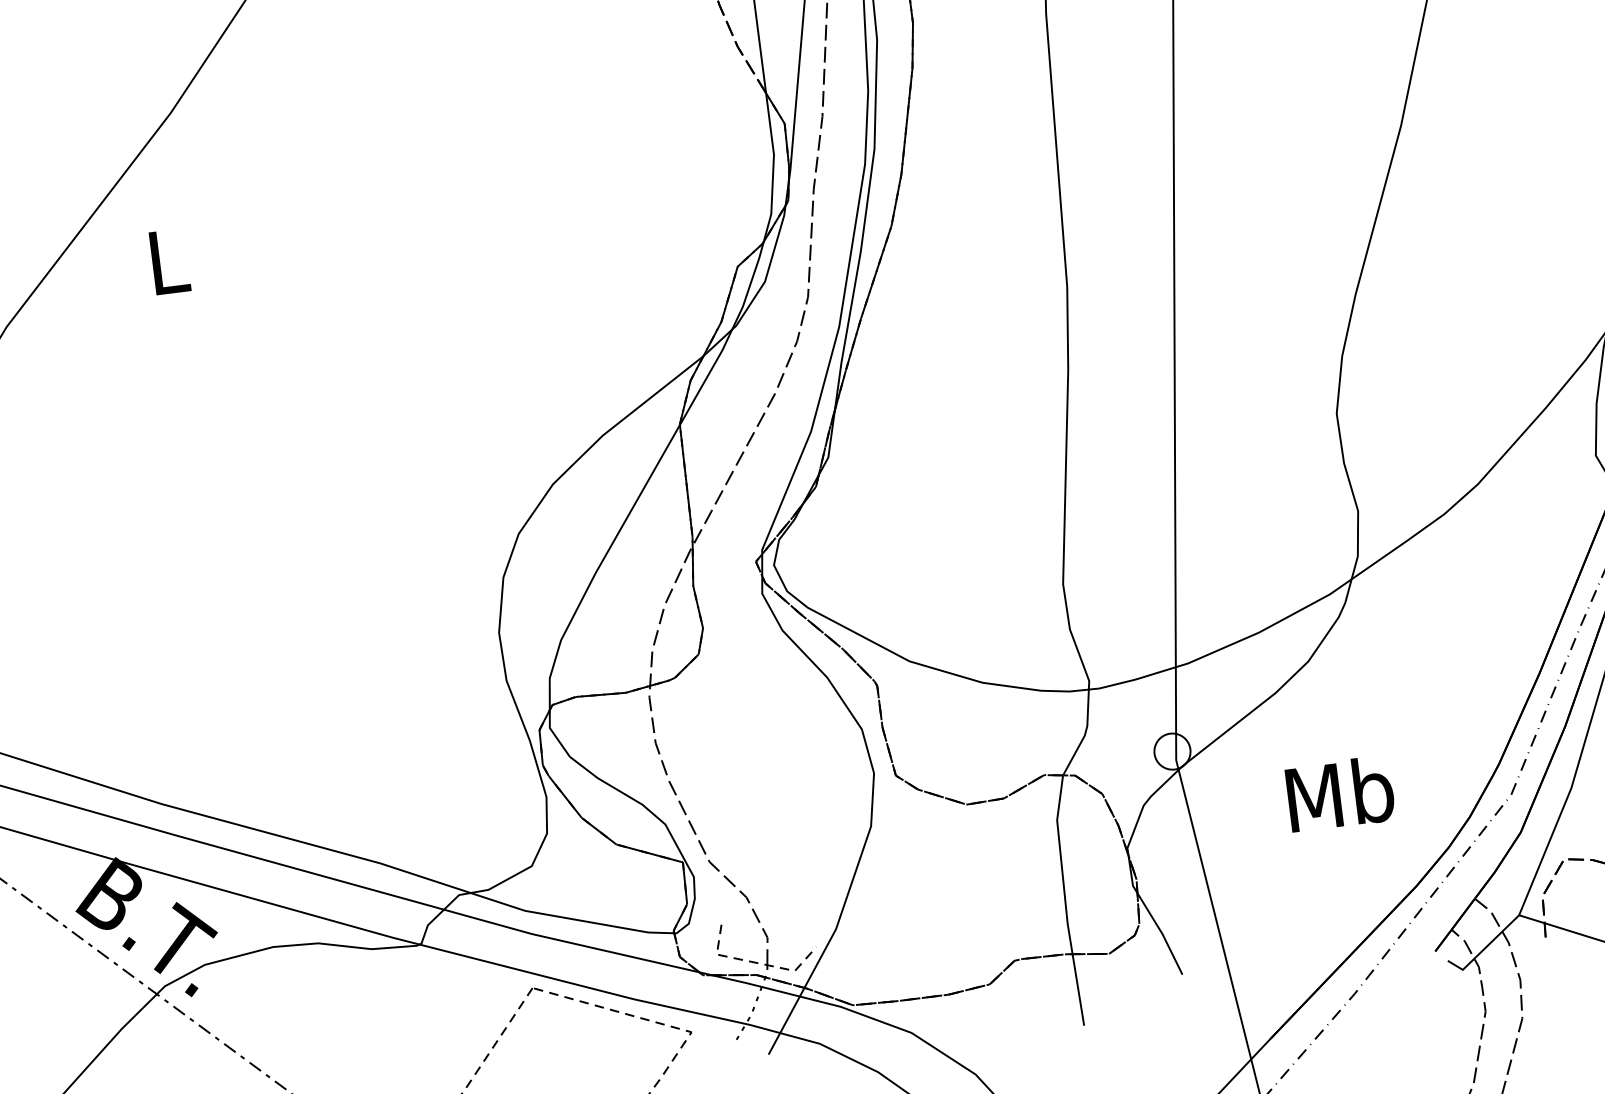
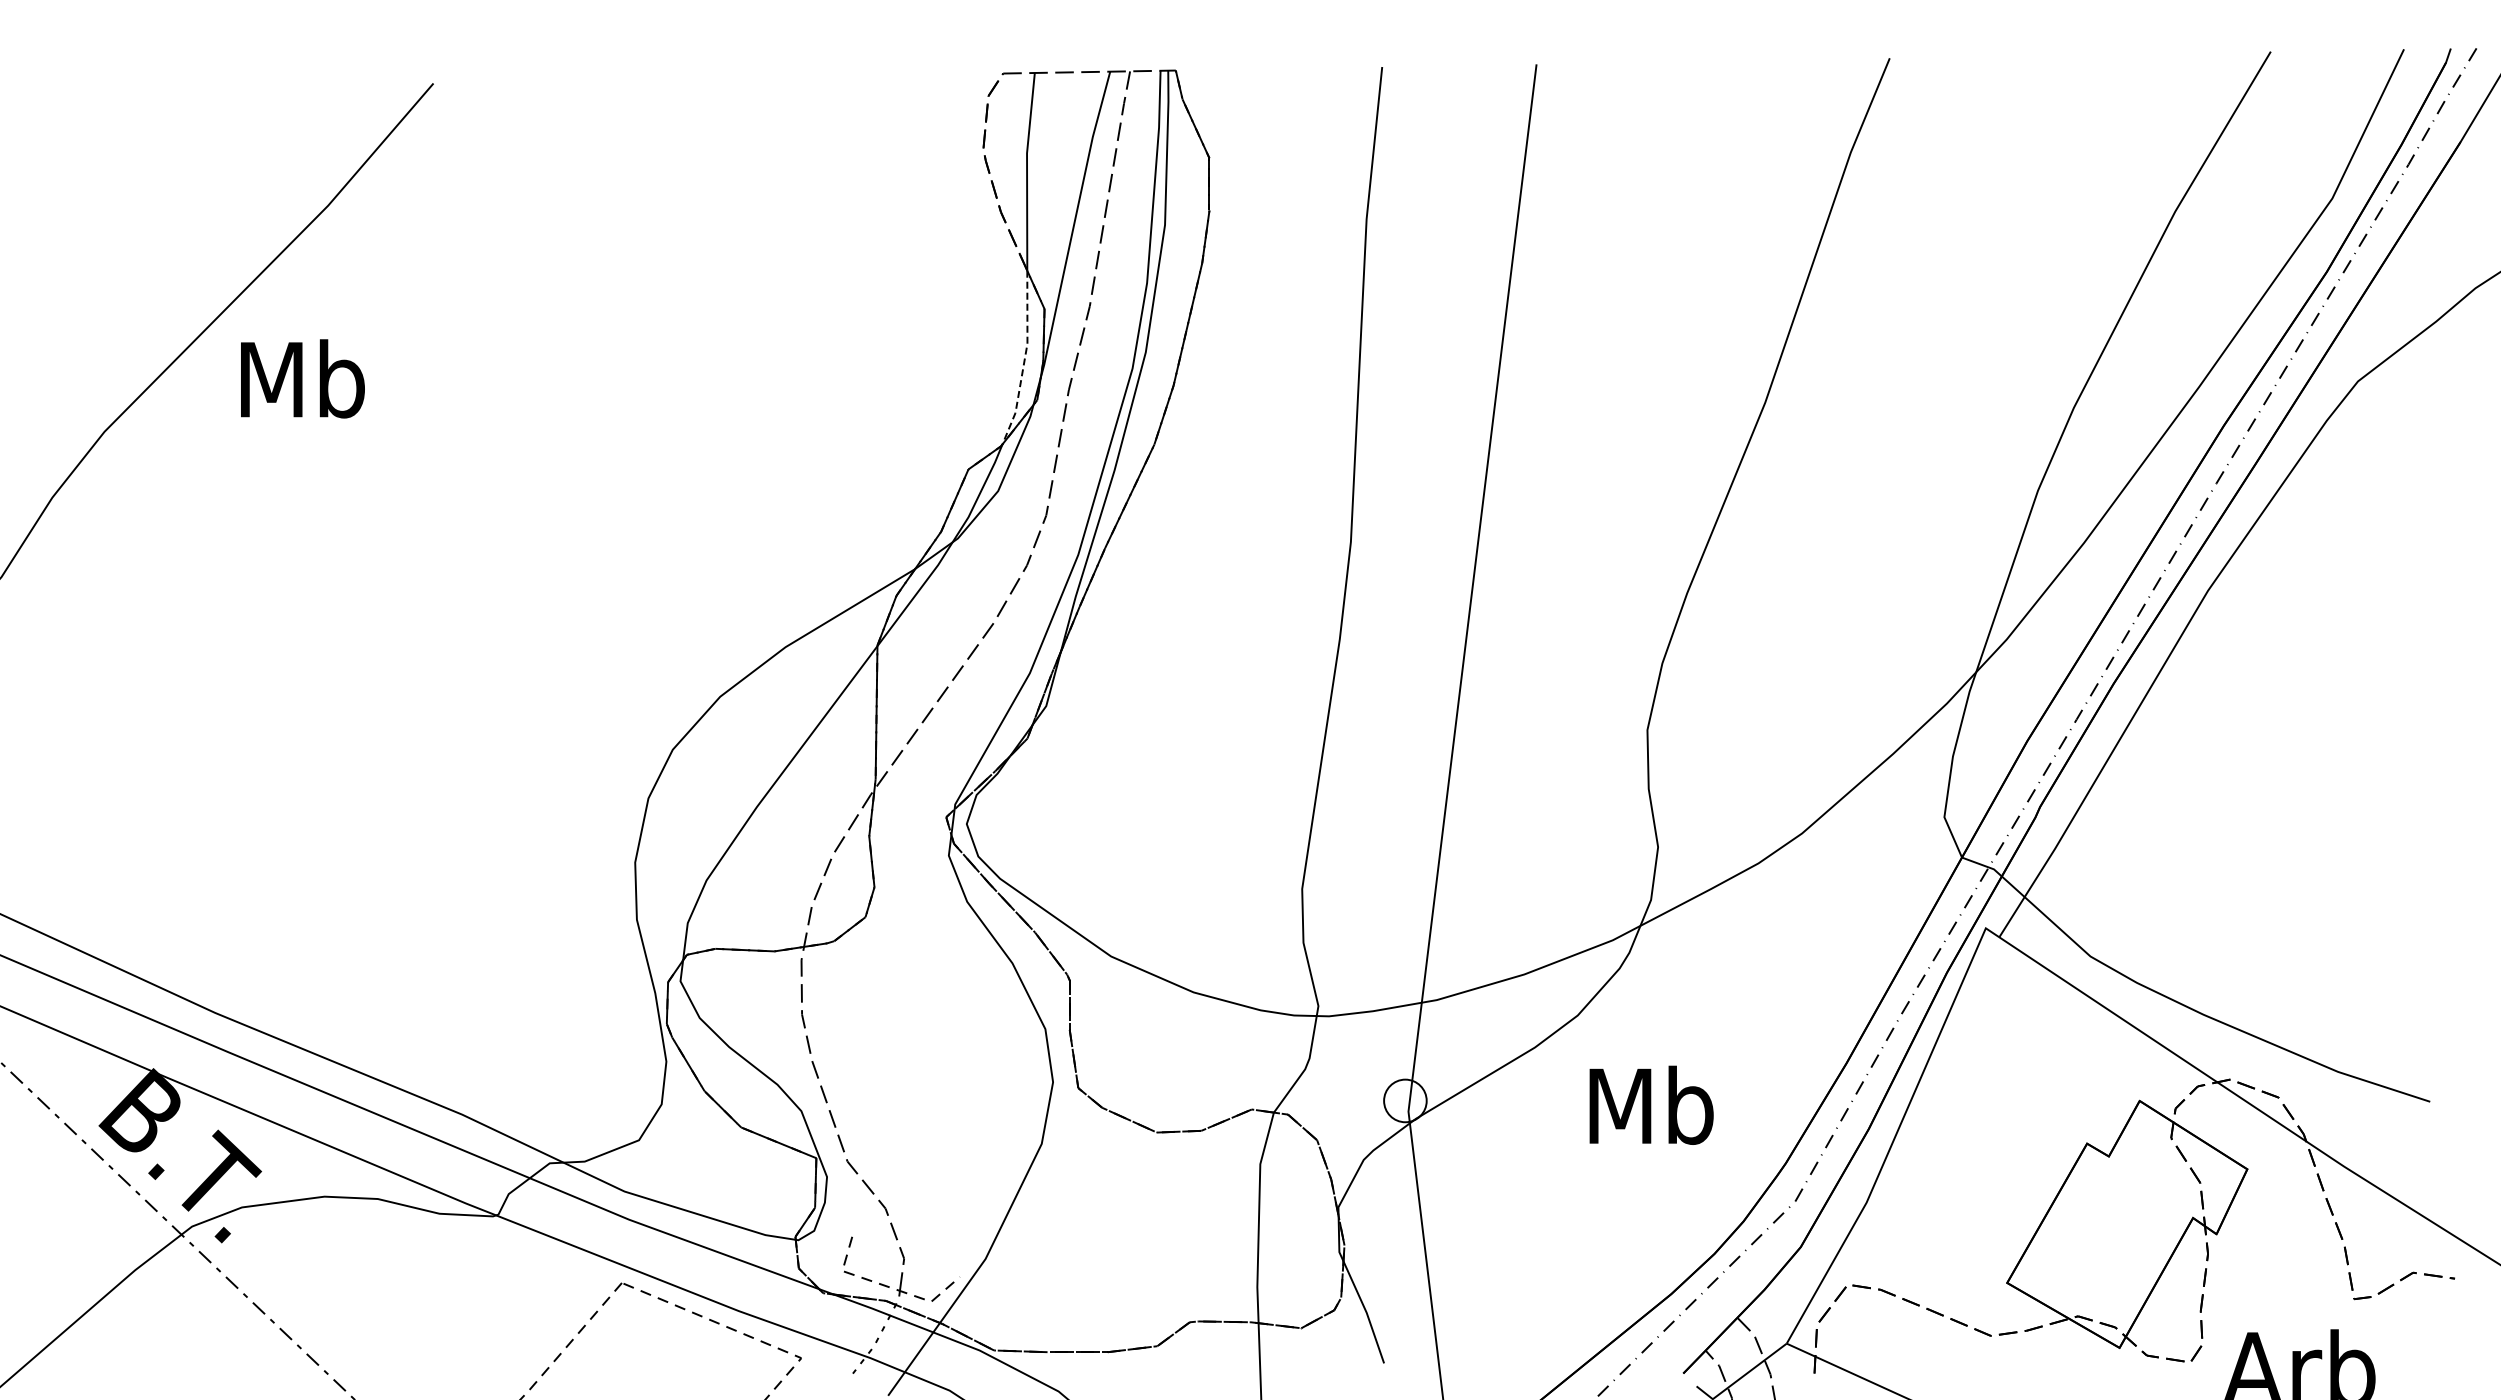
line: (773, 168) -> (1024, 359), solid -> dashed
text: (167, 260) -> (302, 378), L -> Mb
text: (1340, 793) -> (1651, 1104), moved

